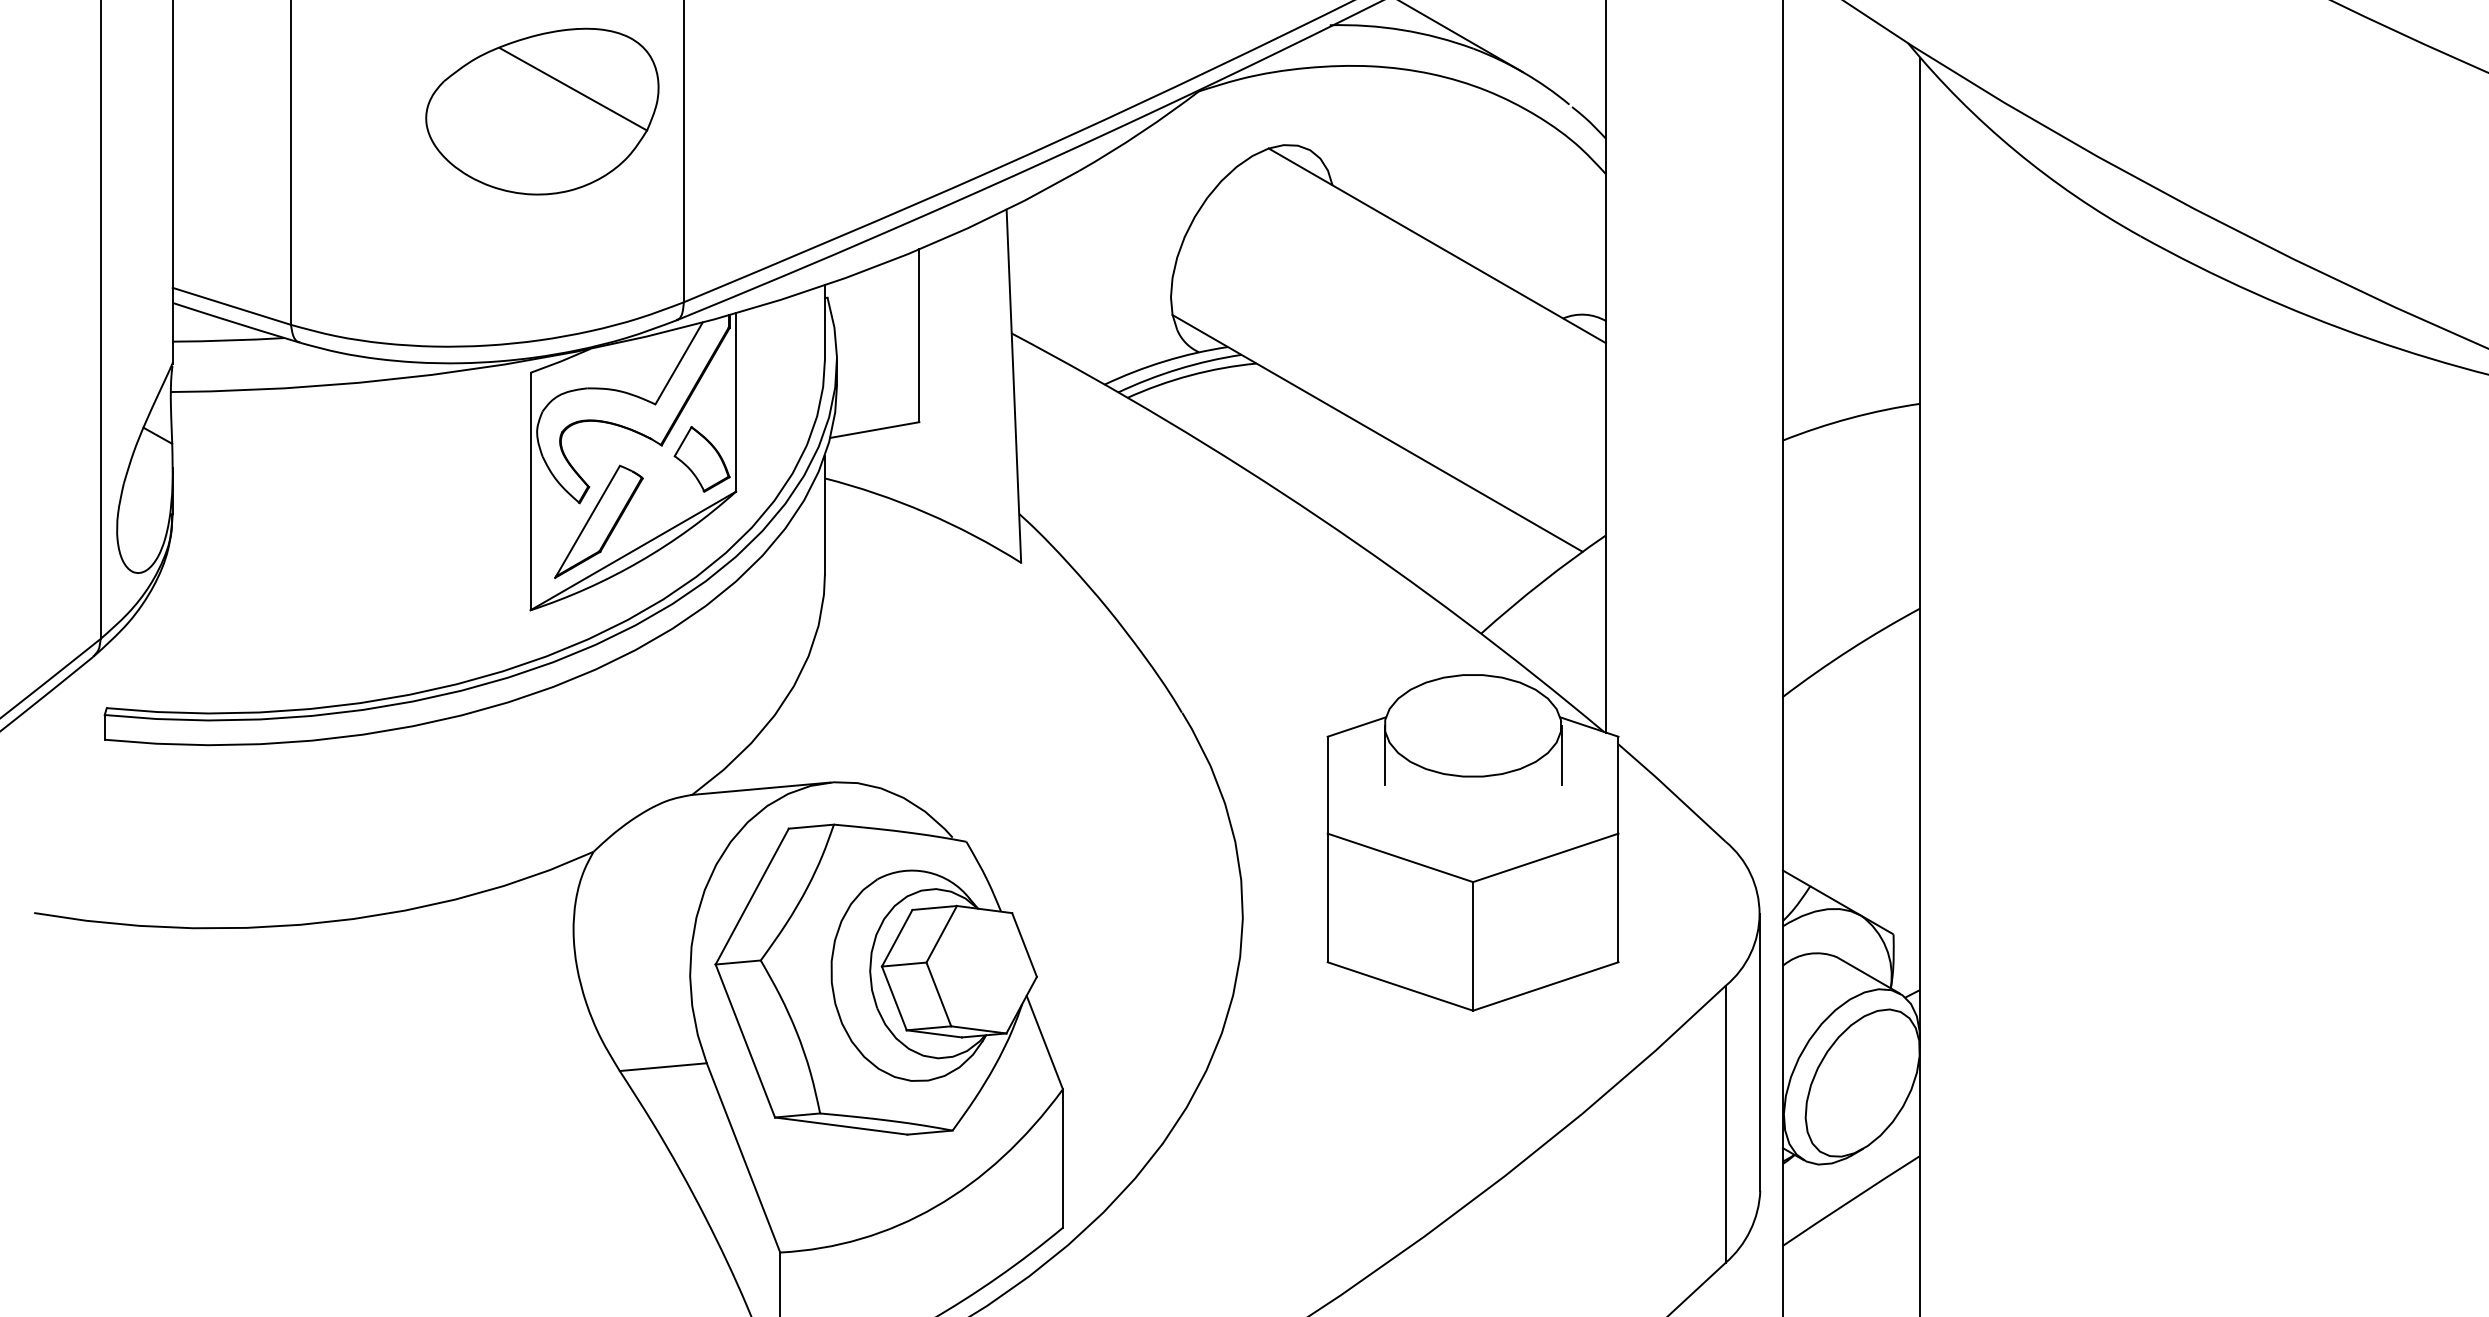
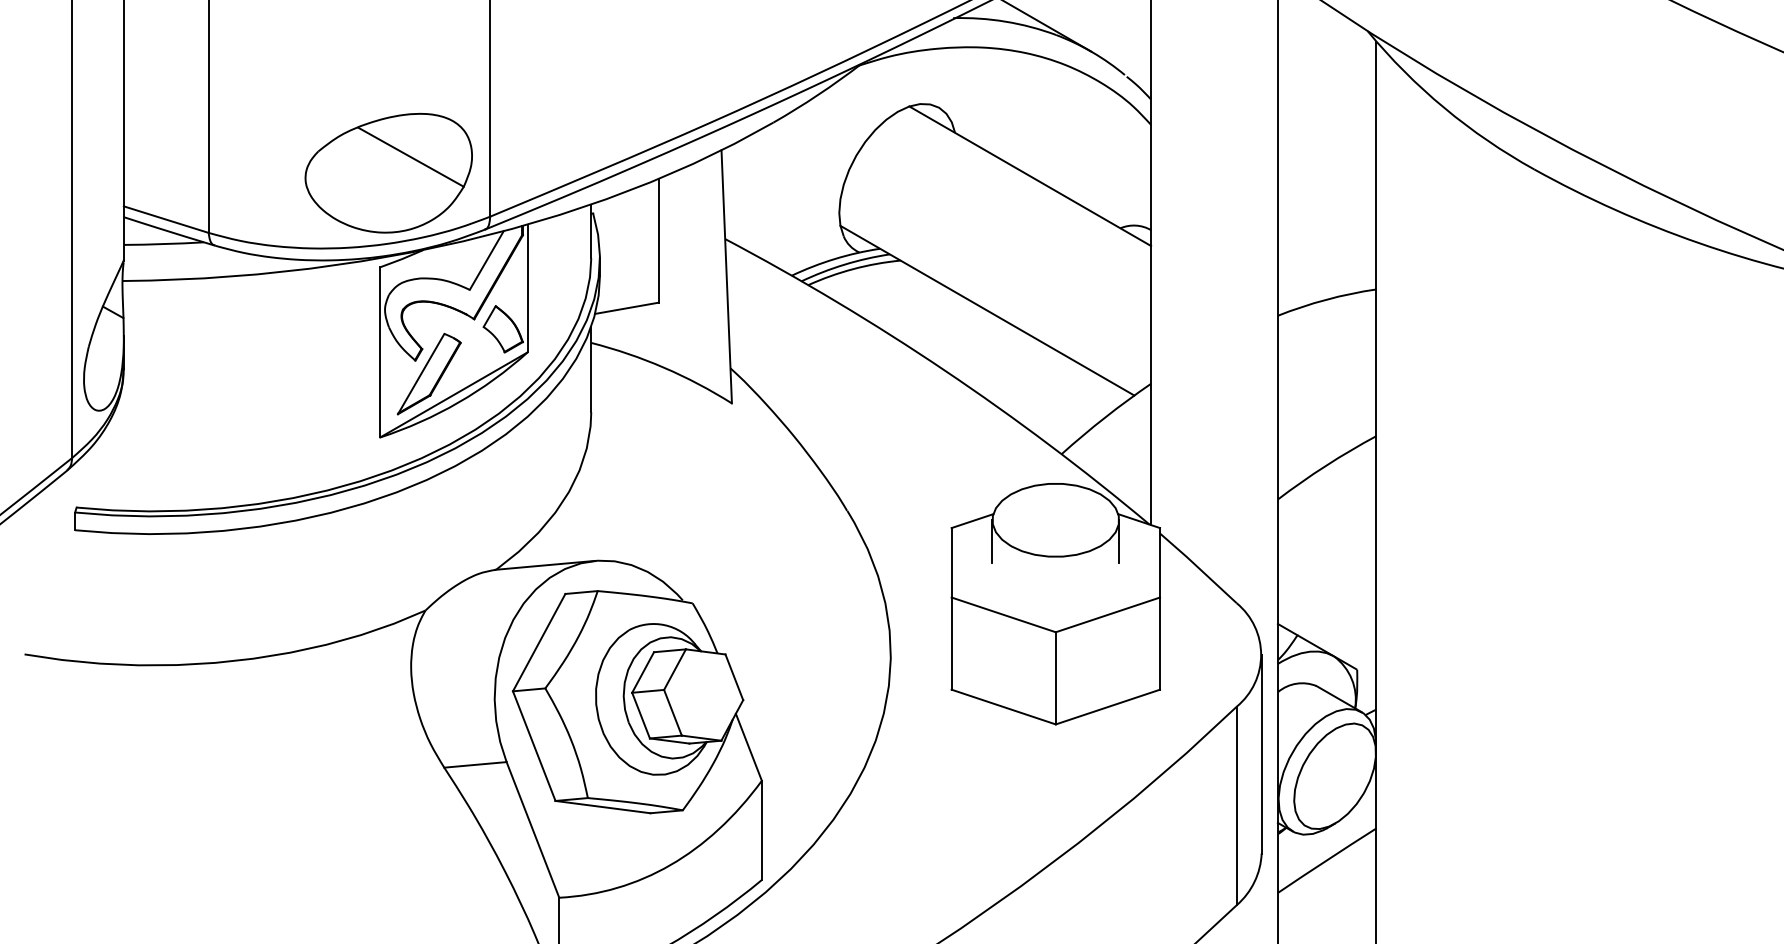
part: (542, 111) -> (388, 173), moved

